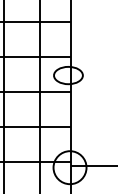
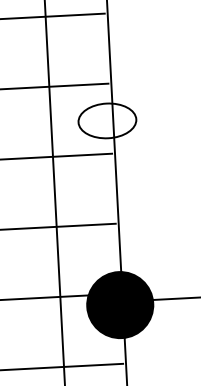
fill: (69, 167) -> (119, 304), added

